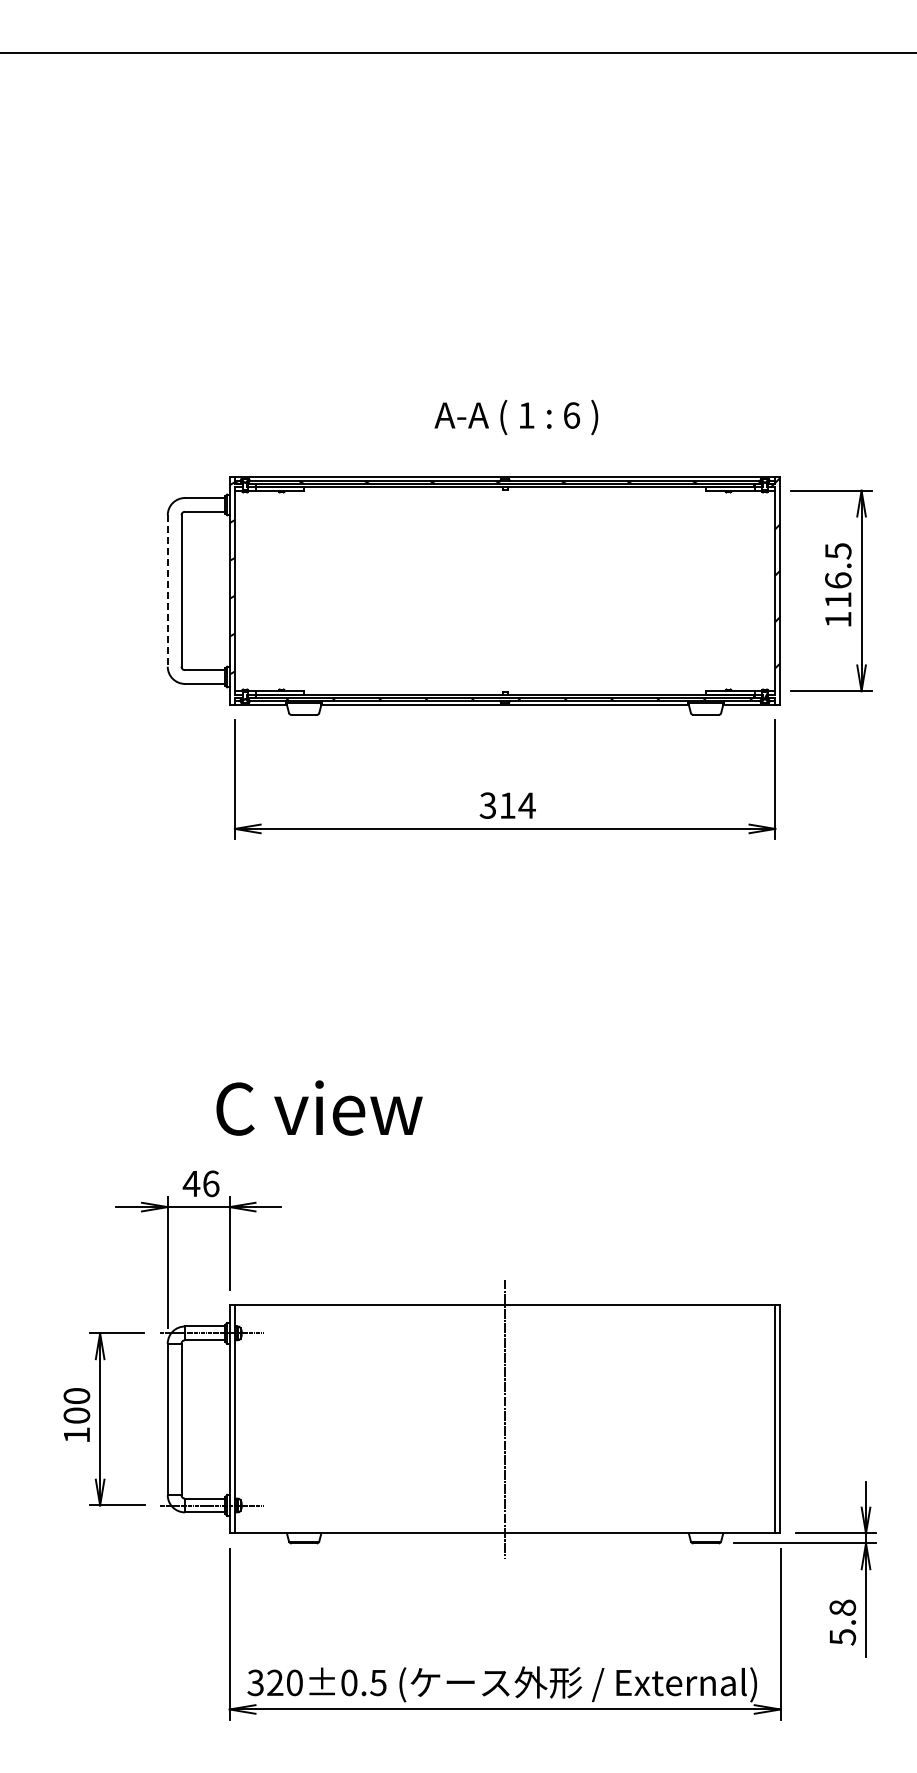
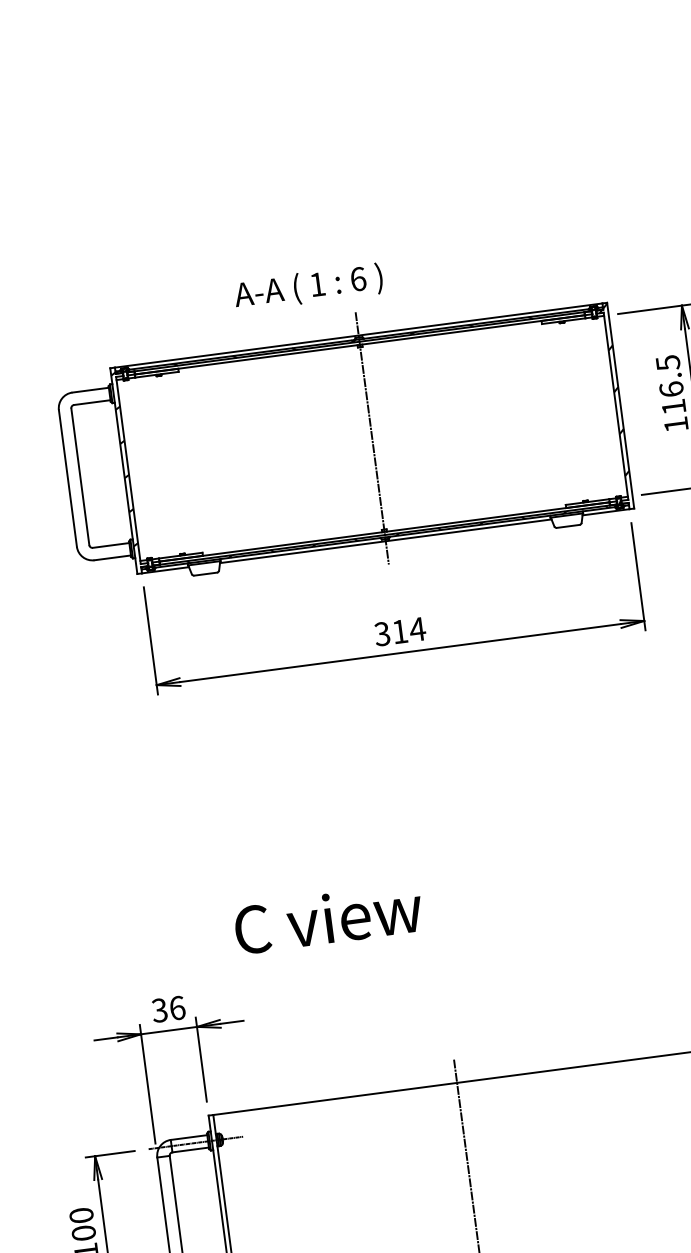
text: (516, 417) -> (308, 287), moved
line: (167, 590) -> (67, 478), dashed -> solid
line: (505, 590) -> (372, 437), added
text: (319, 1107) -> (328, 918), moved
text: (191, 1183) -> (159, 1010), 46 -> 36

